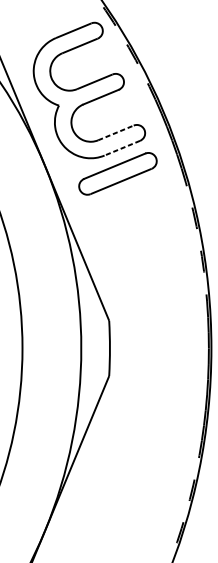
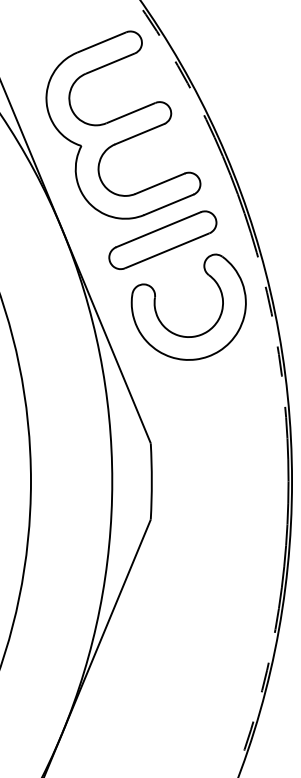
line: (116, 132) -> (160, 183), dashed -> solid
line: (122, 147) -> (168, 204), dashed -> solid
part: (133, 242) -> (184, 335), added

